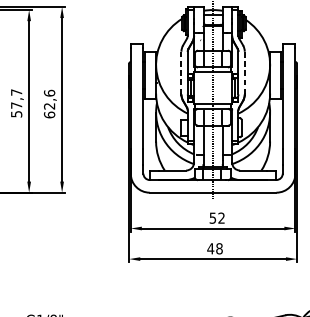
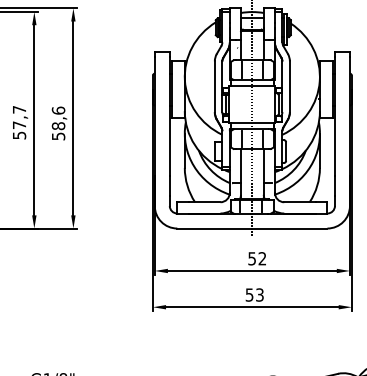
line: (181, 72) -> (214, 86), dashed -> solid
line: (244, 73) -> (289, 87), dashed -> solid
text: (49, 110) -> (58, 131), 62,6 -> 58,6
text: (214, 248) -> (254, 294), 48 -> 53

